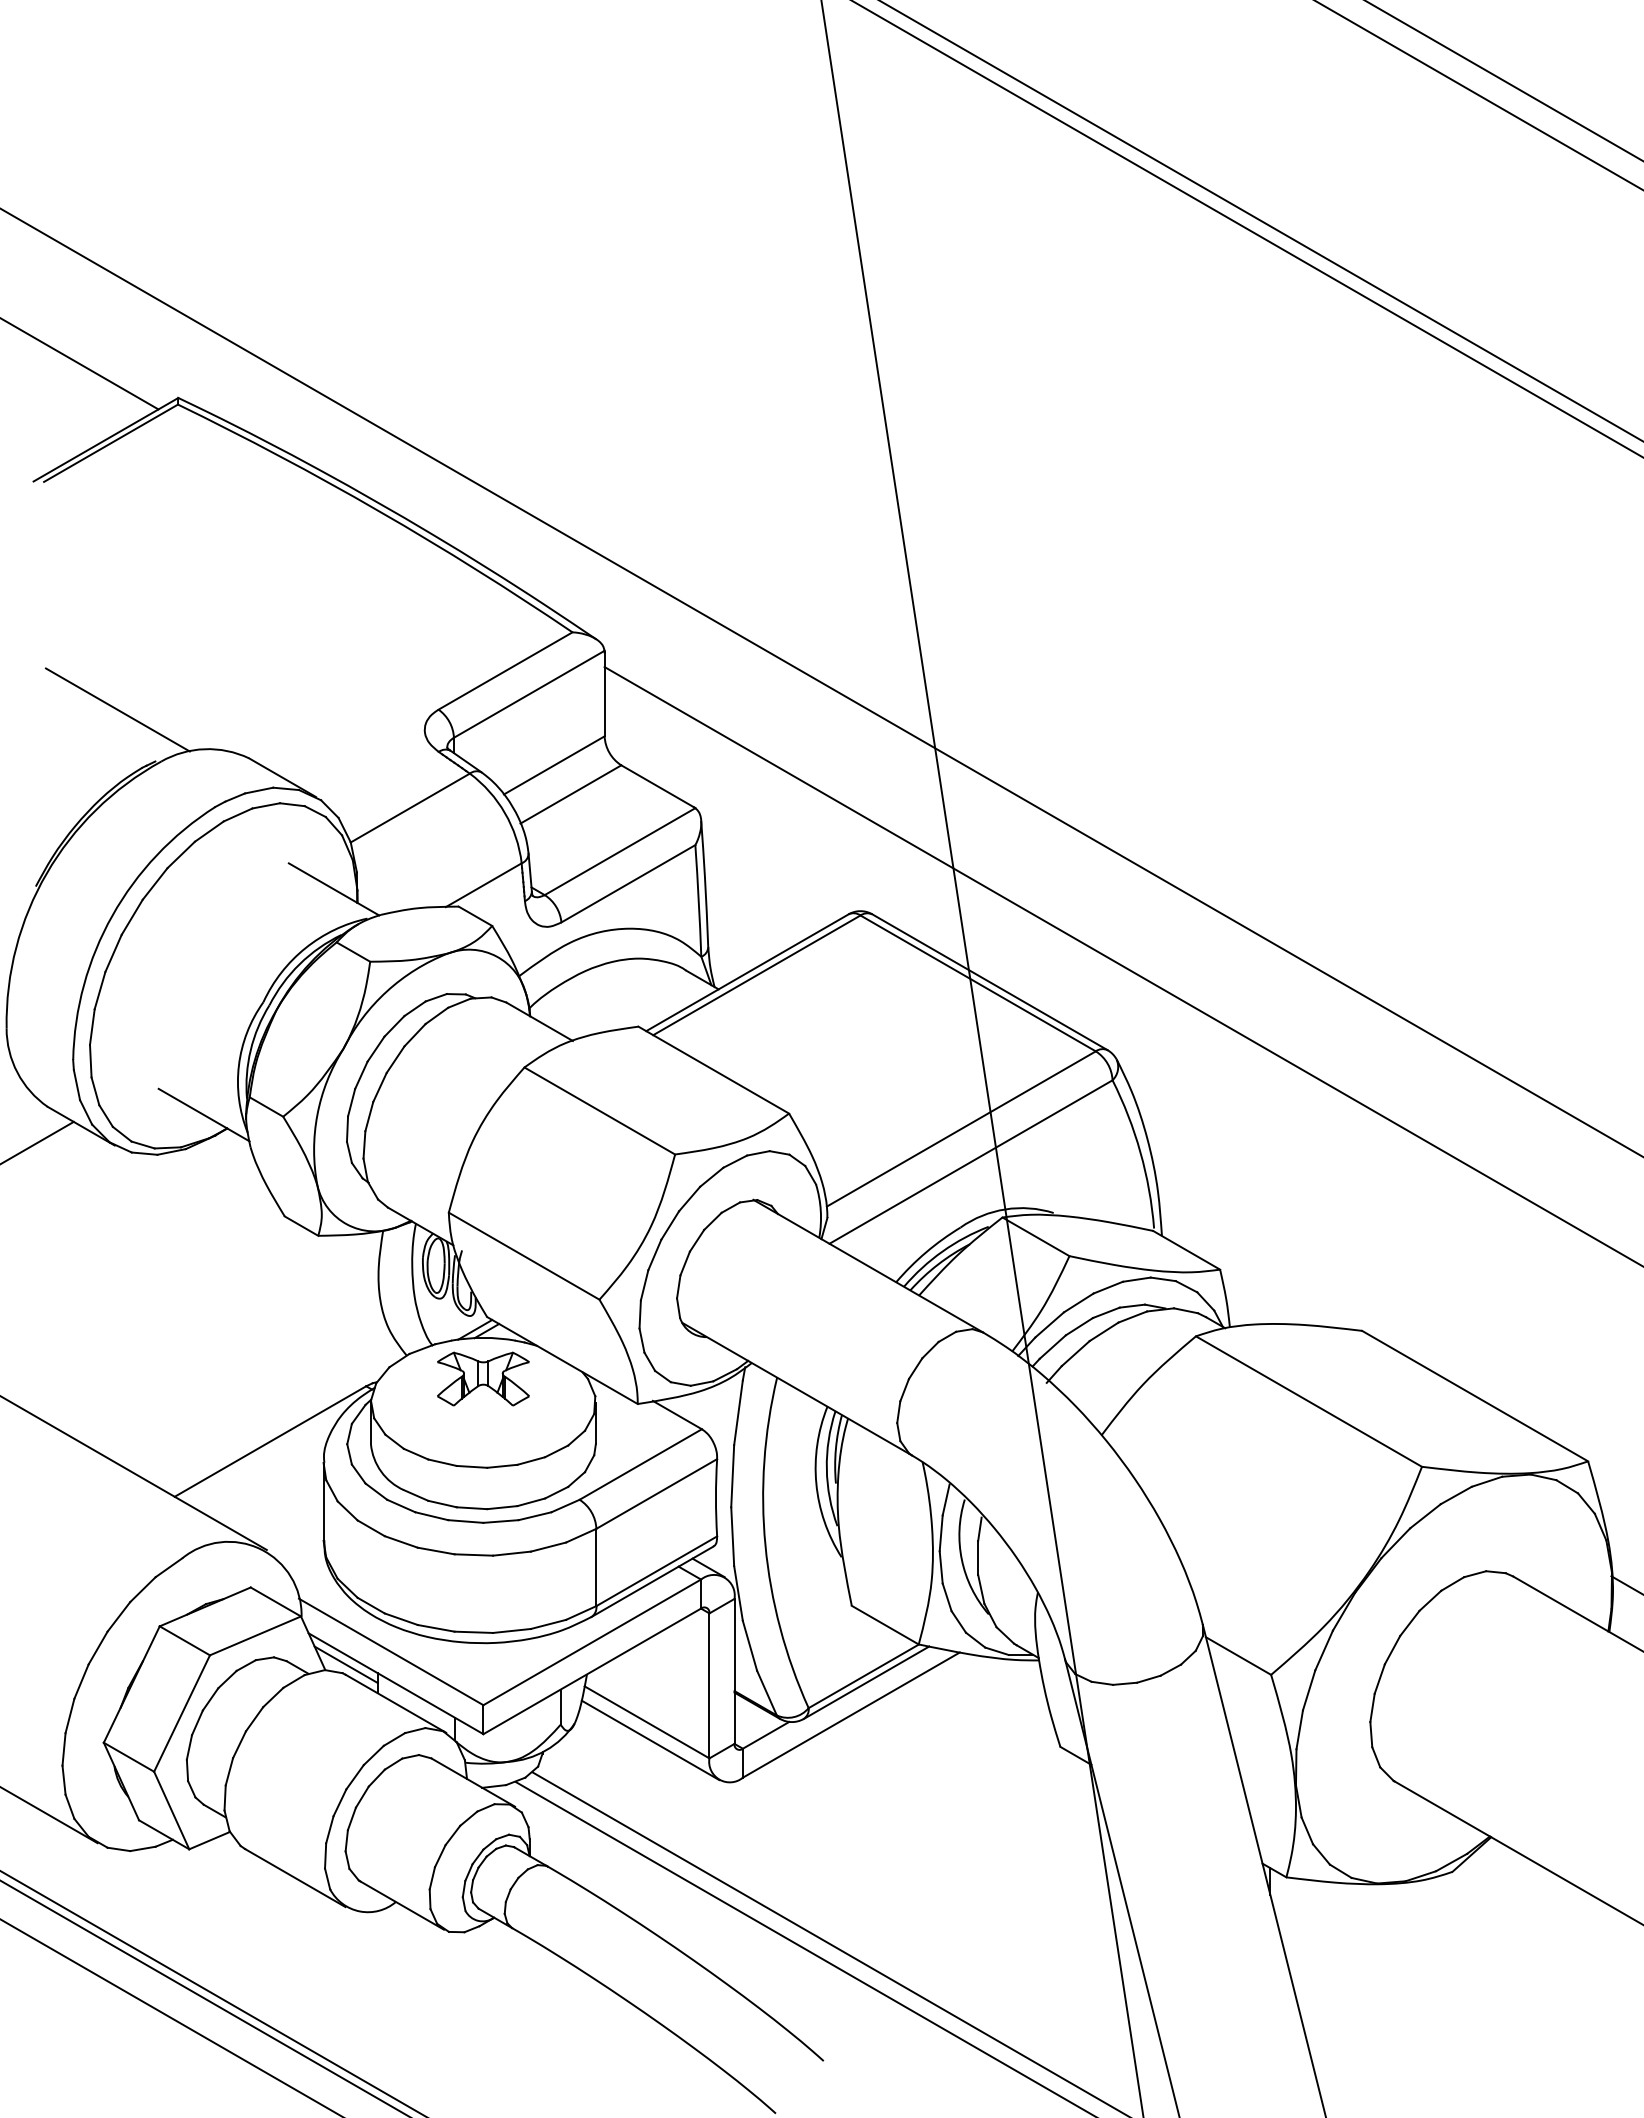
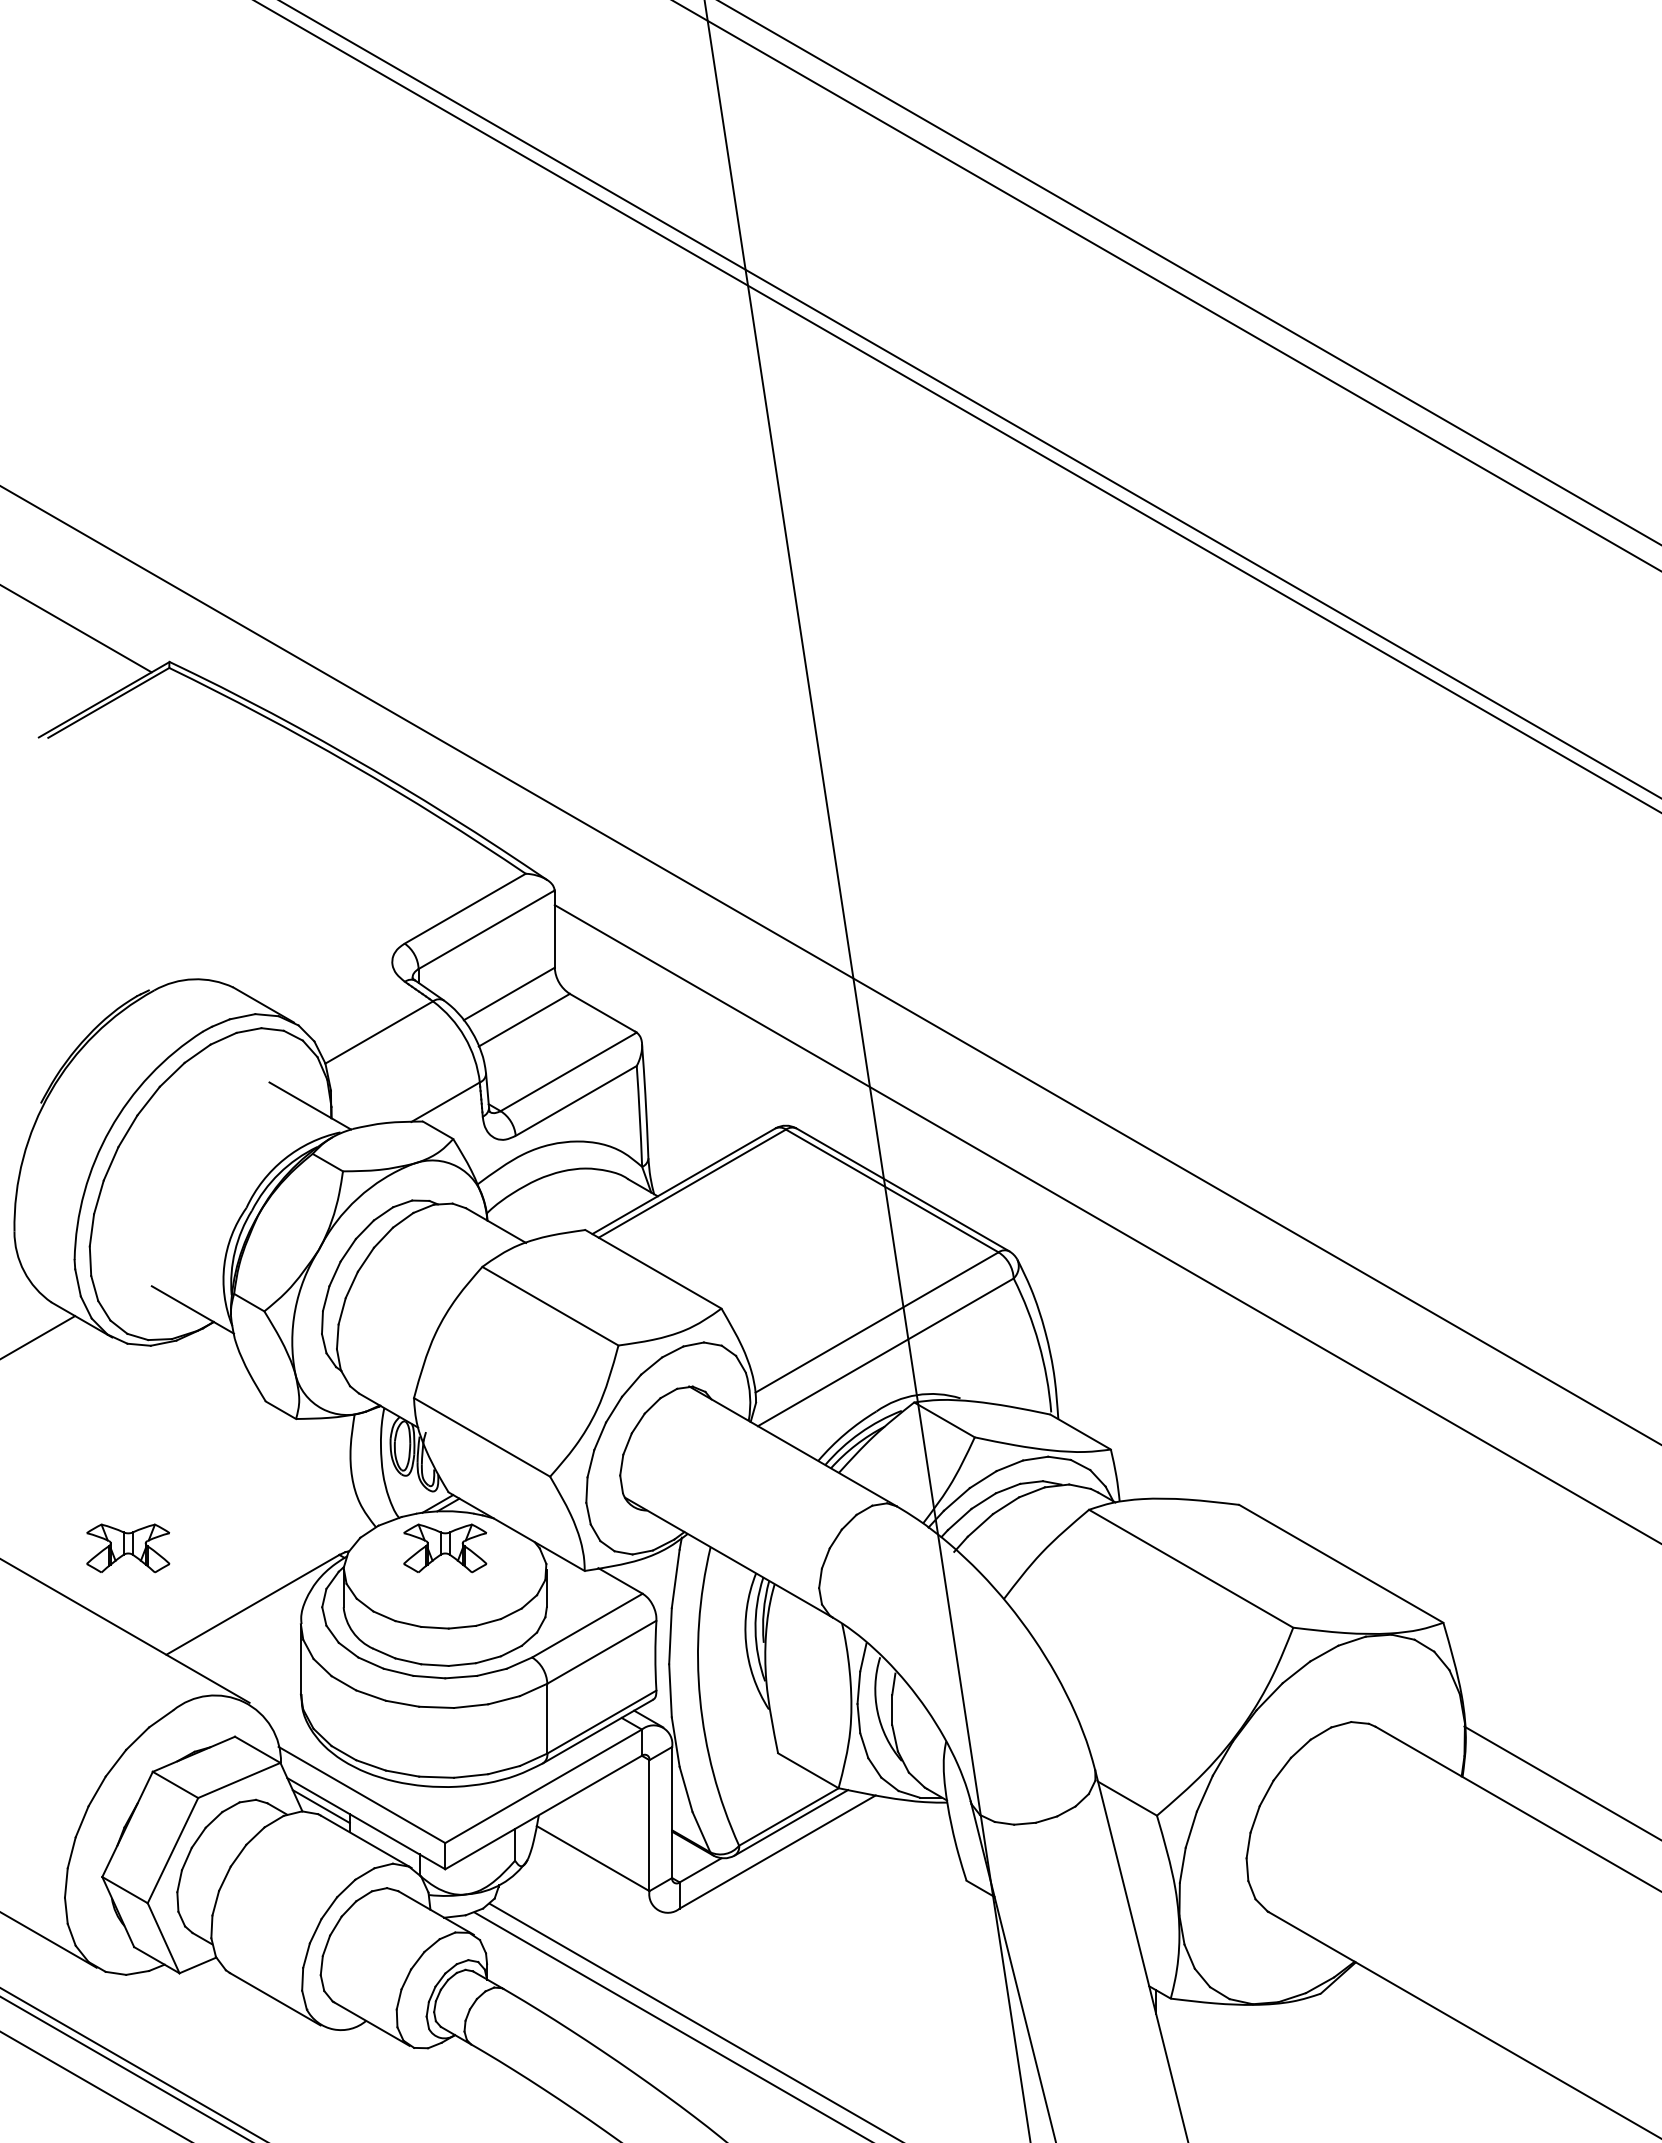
line: (118, 709) -> (115, 943), removed
part: (132, 1379) -> (128, 1548), added
line: (650, 1739) -> (596, 1874), removed

